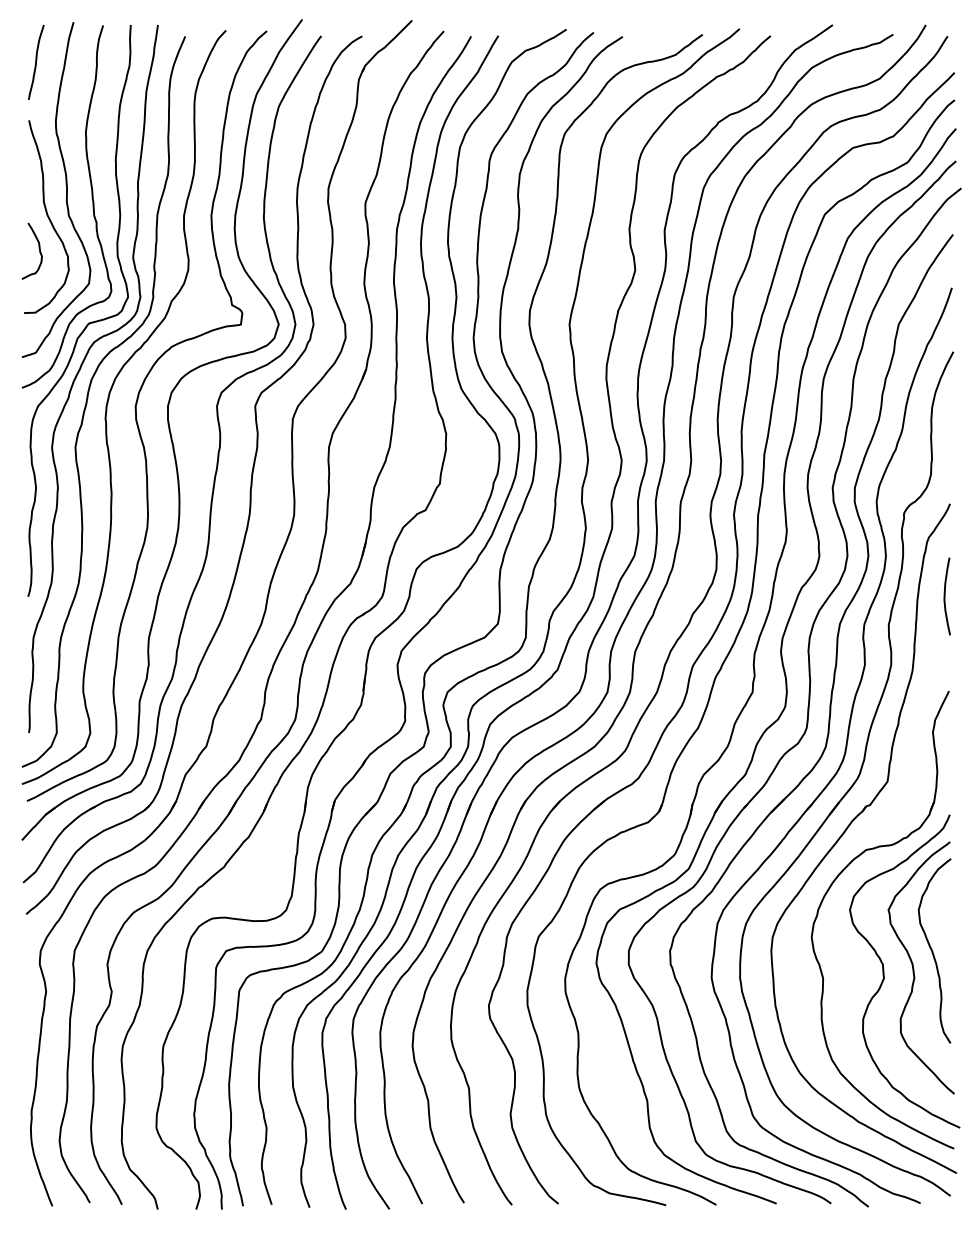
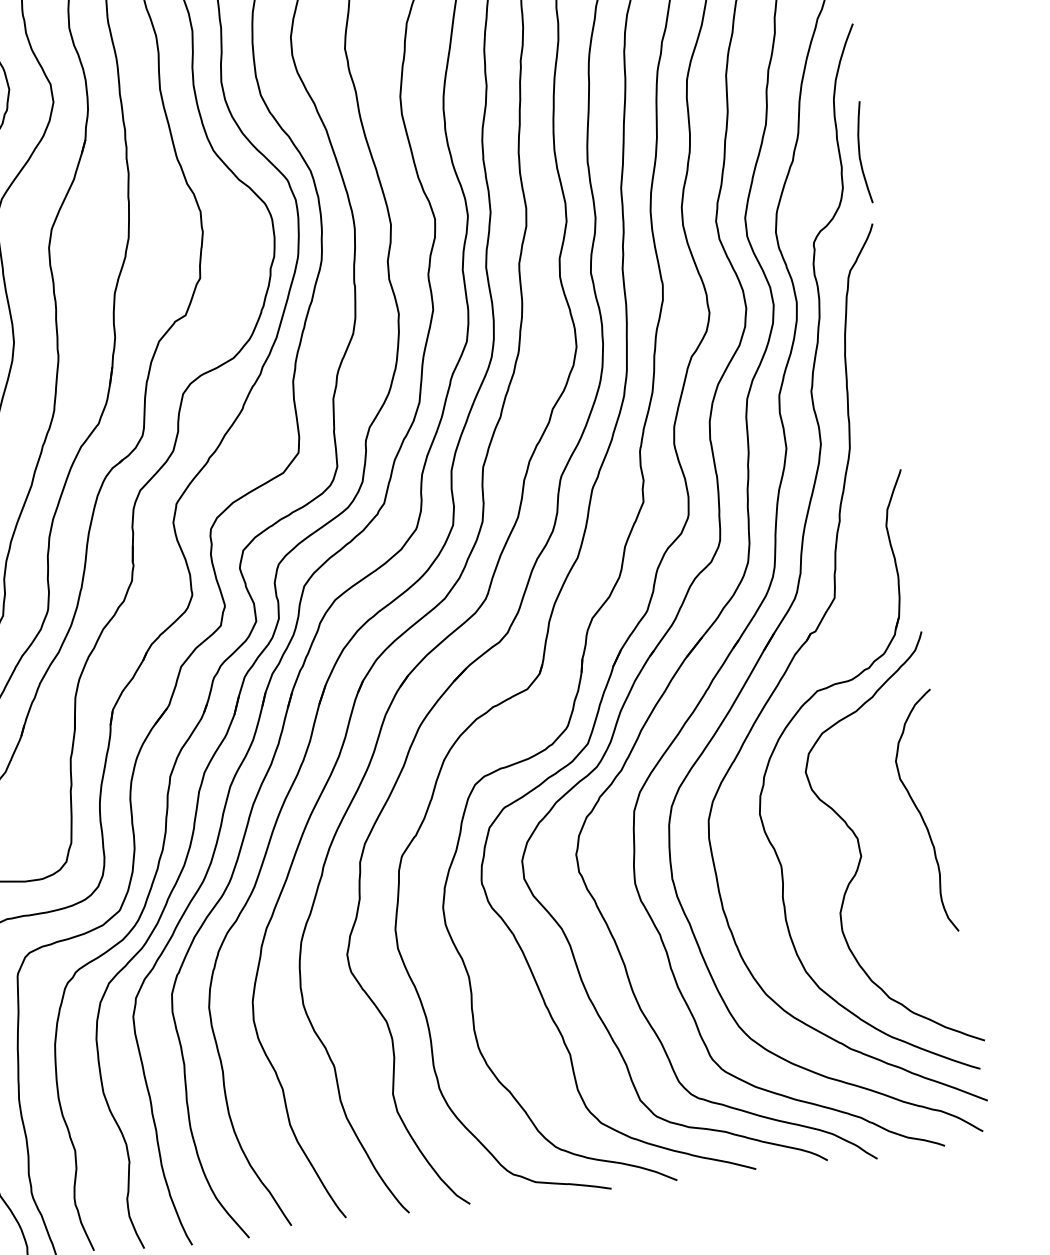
curve: (945, 596) -> (860, 152), moved
curve: (914, 968) -> (899, 838), removed

